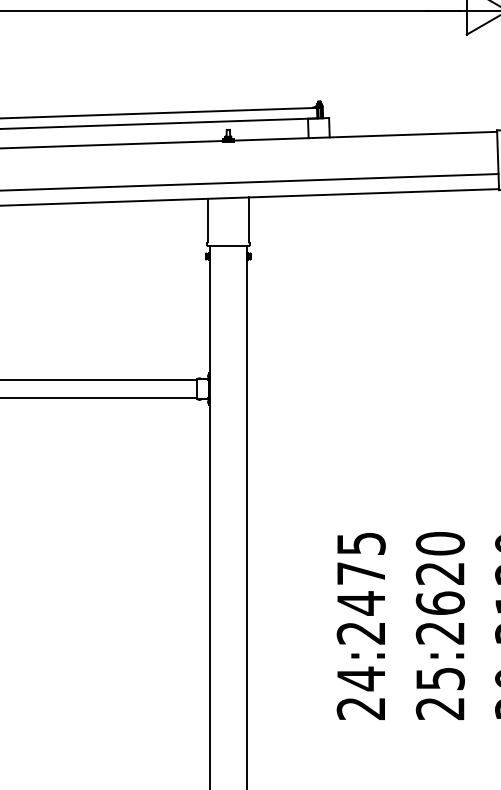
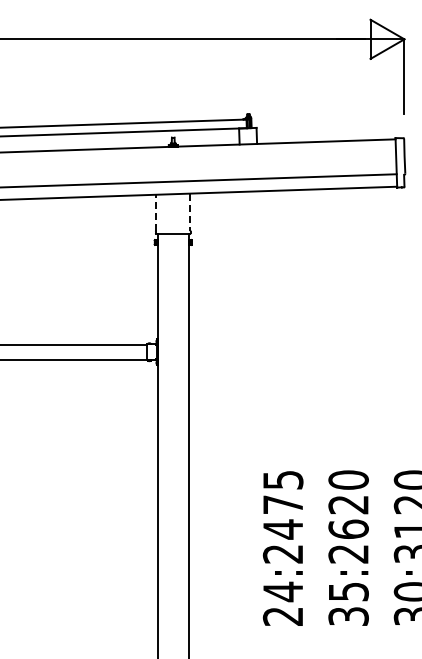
line: (208, 220) -> (156, 212), solid -> dashed
line: (249, 220) -> (190, 212), solid -> dashed
text: (440, 708) -> (348, 616), 25:2620 -> 35:2620

